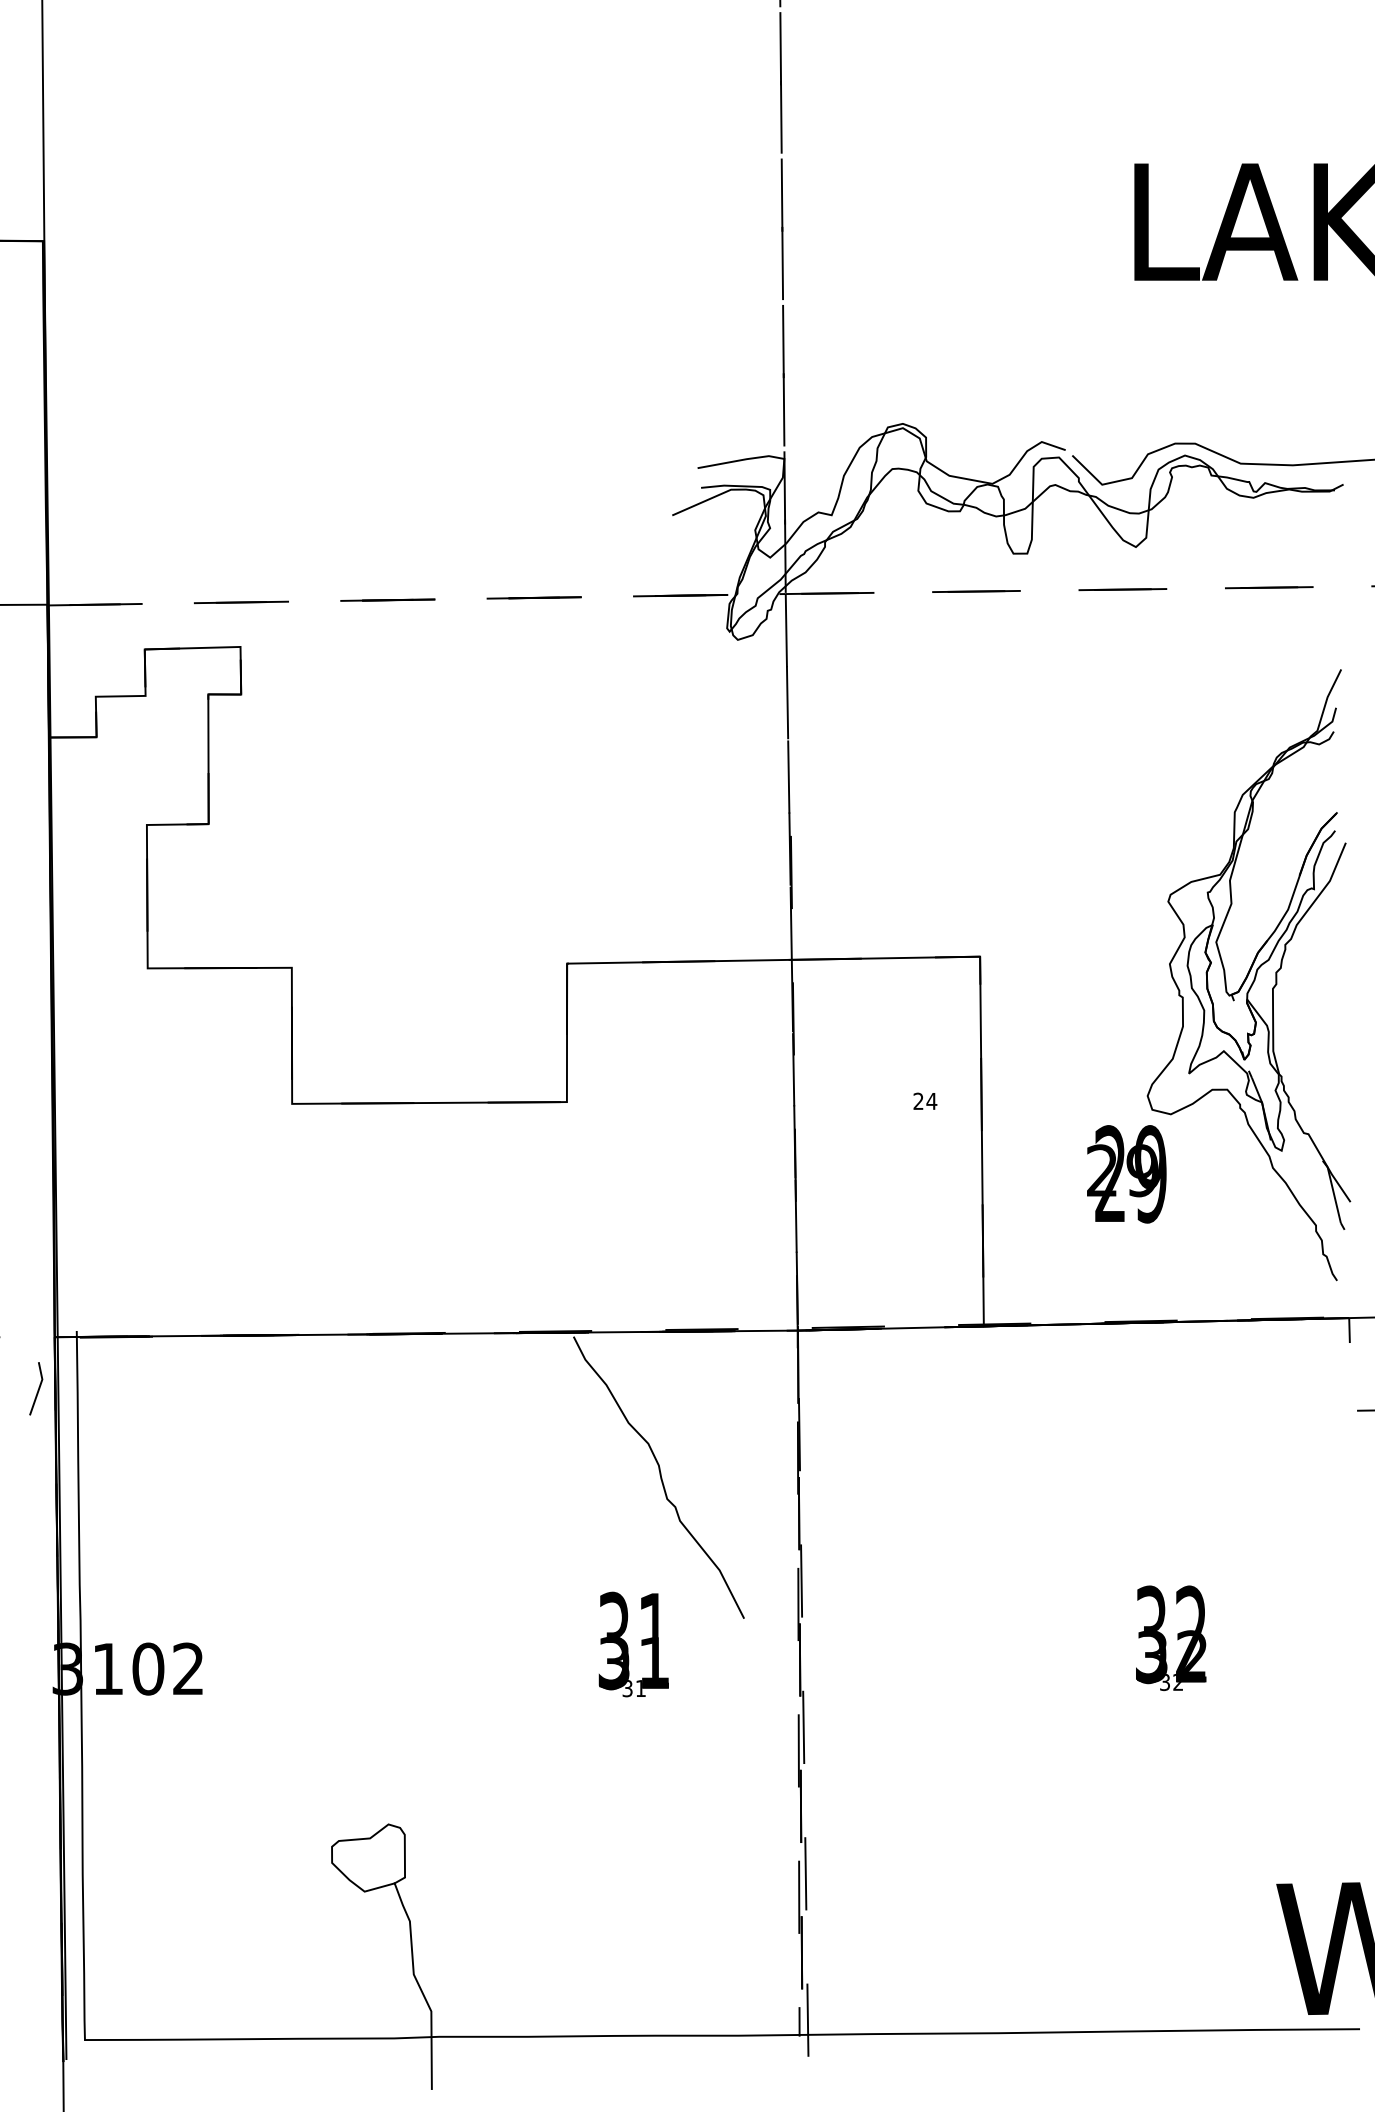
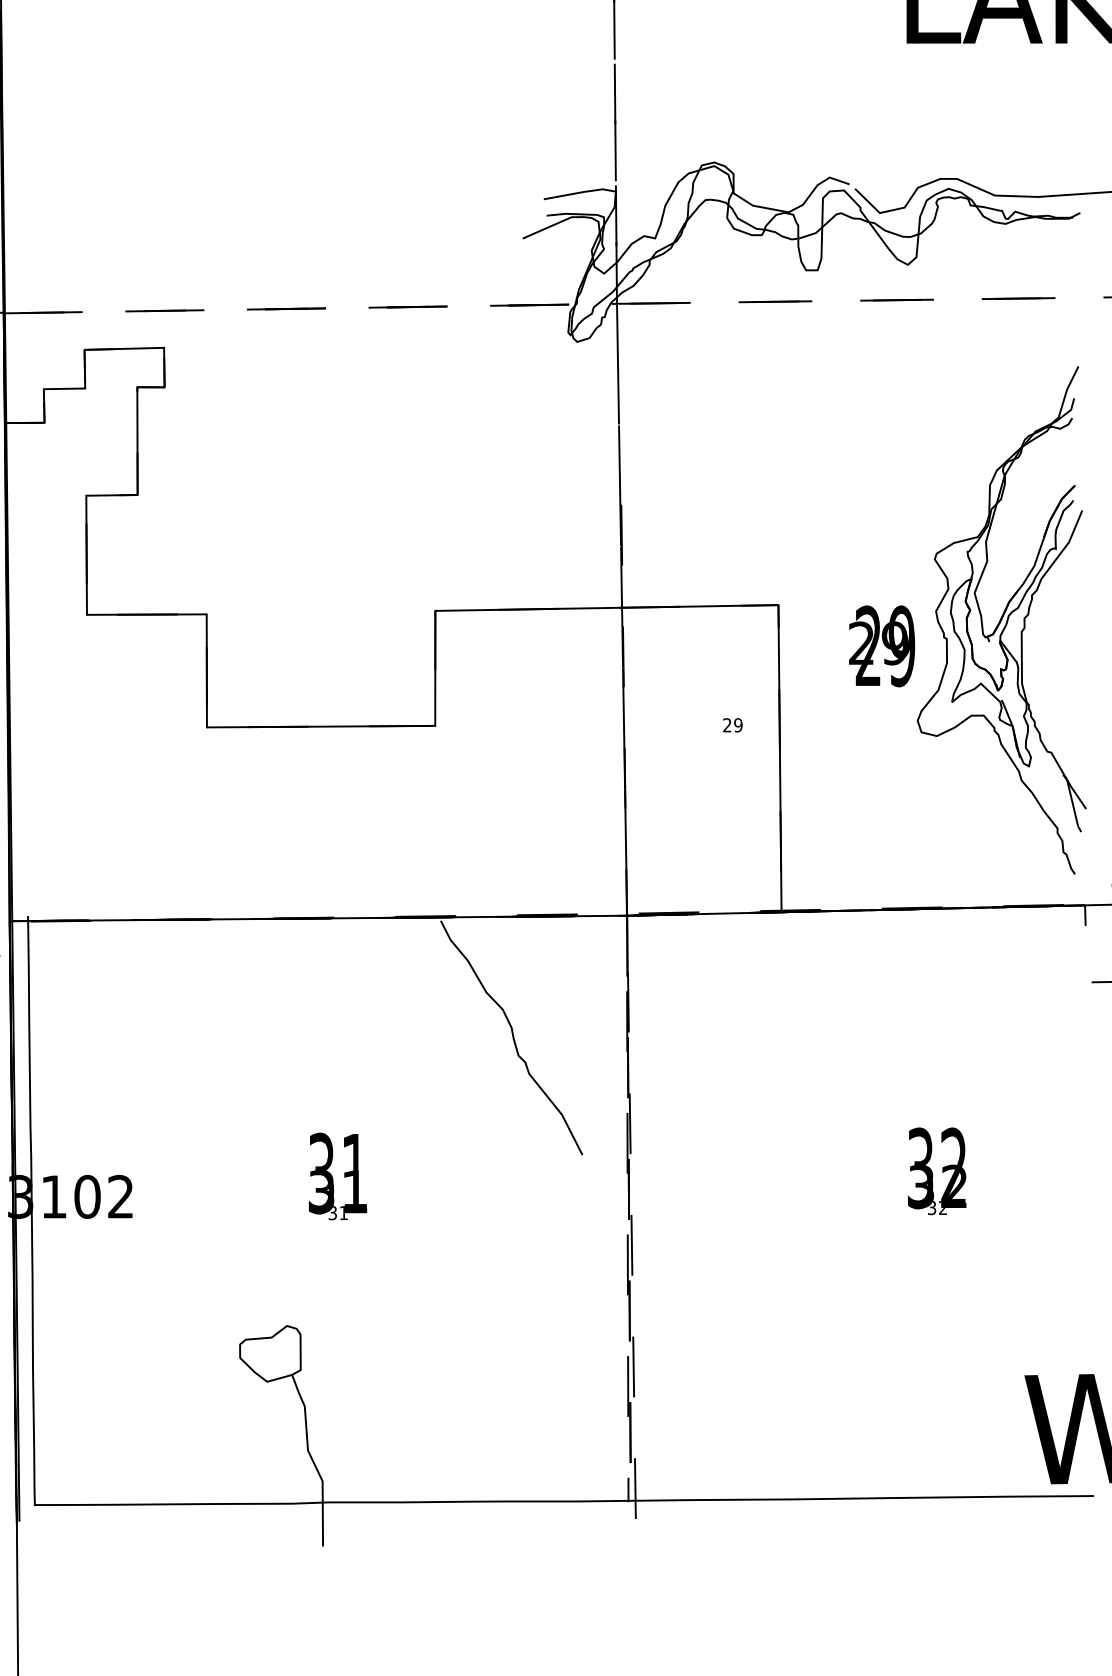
text: (931, 1101) -> (738, 725), 24 -> 29
text: (1126, 1174) -> (881, 646), moved
text: (633, 1644) -> (337, 1176), moved

